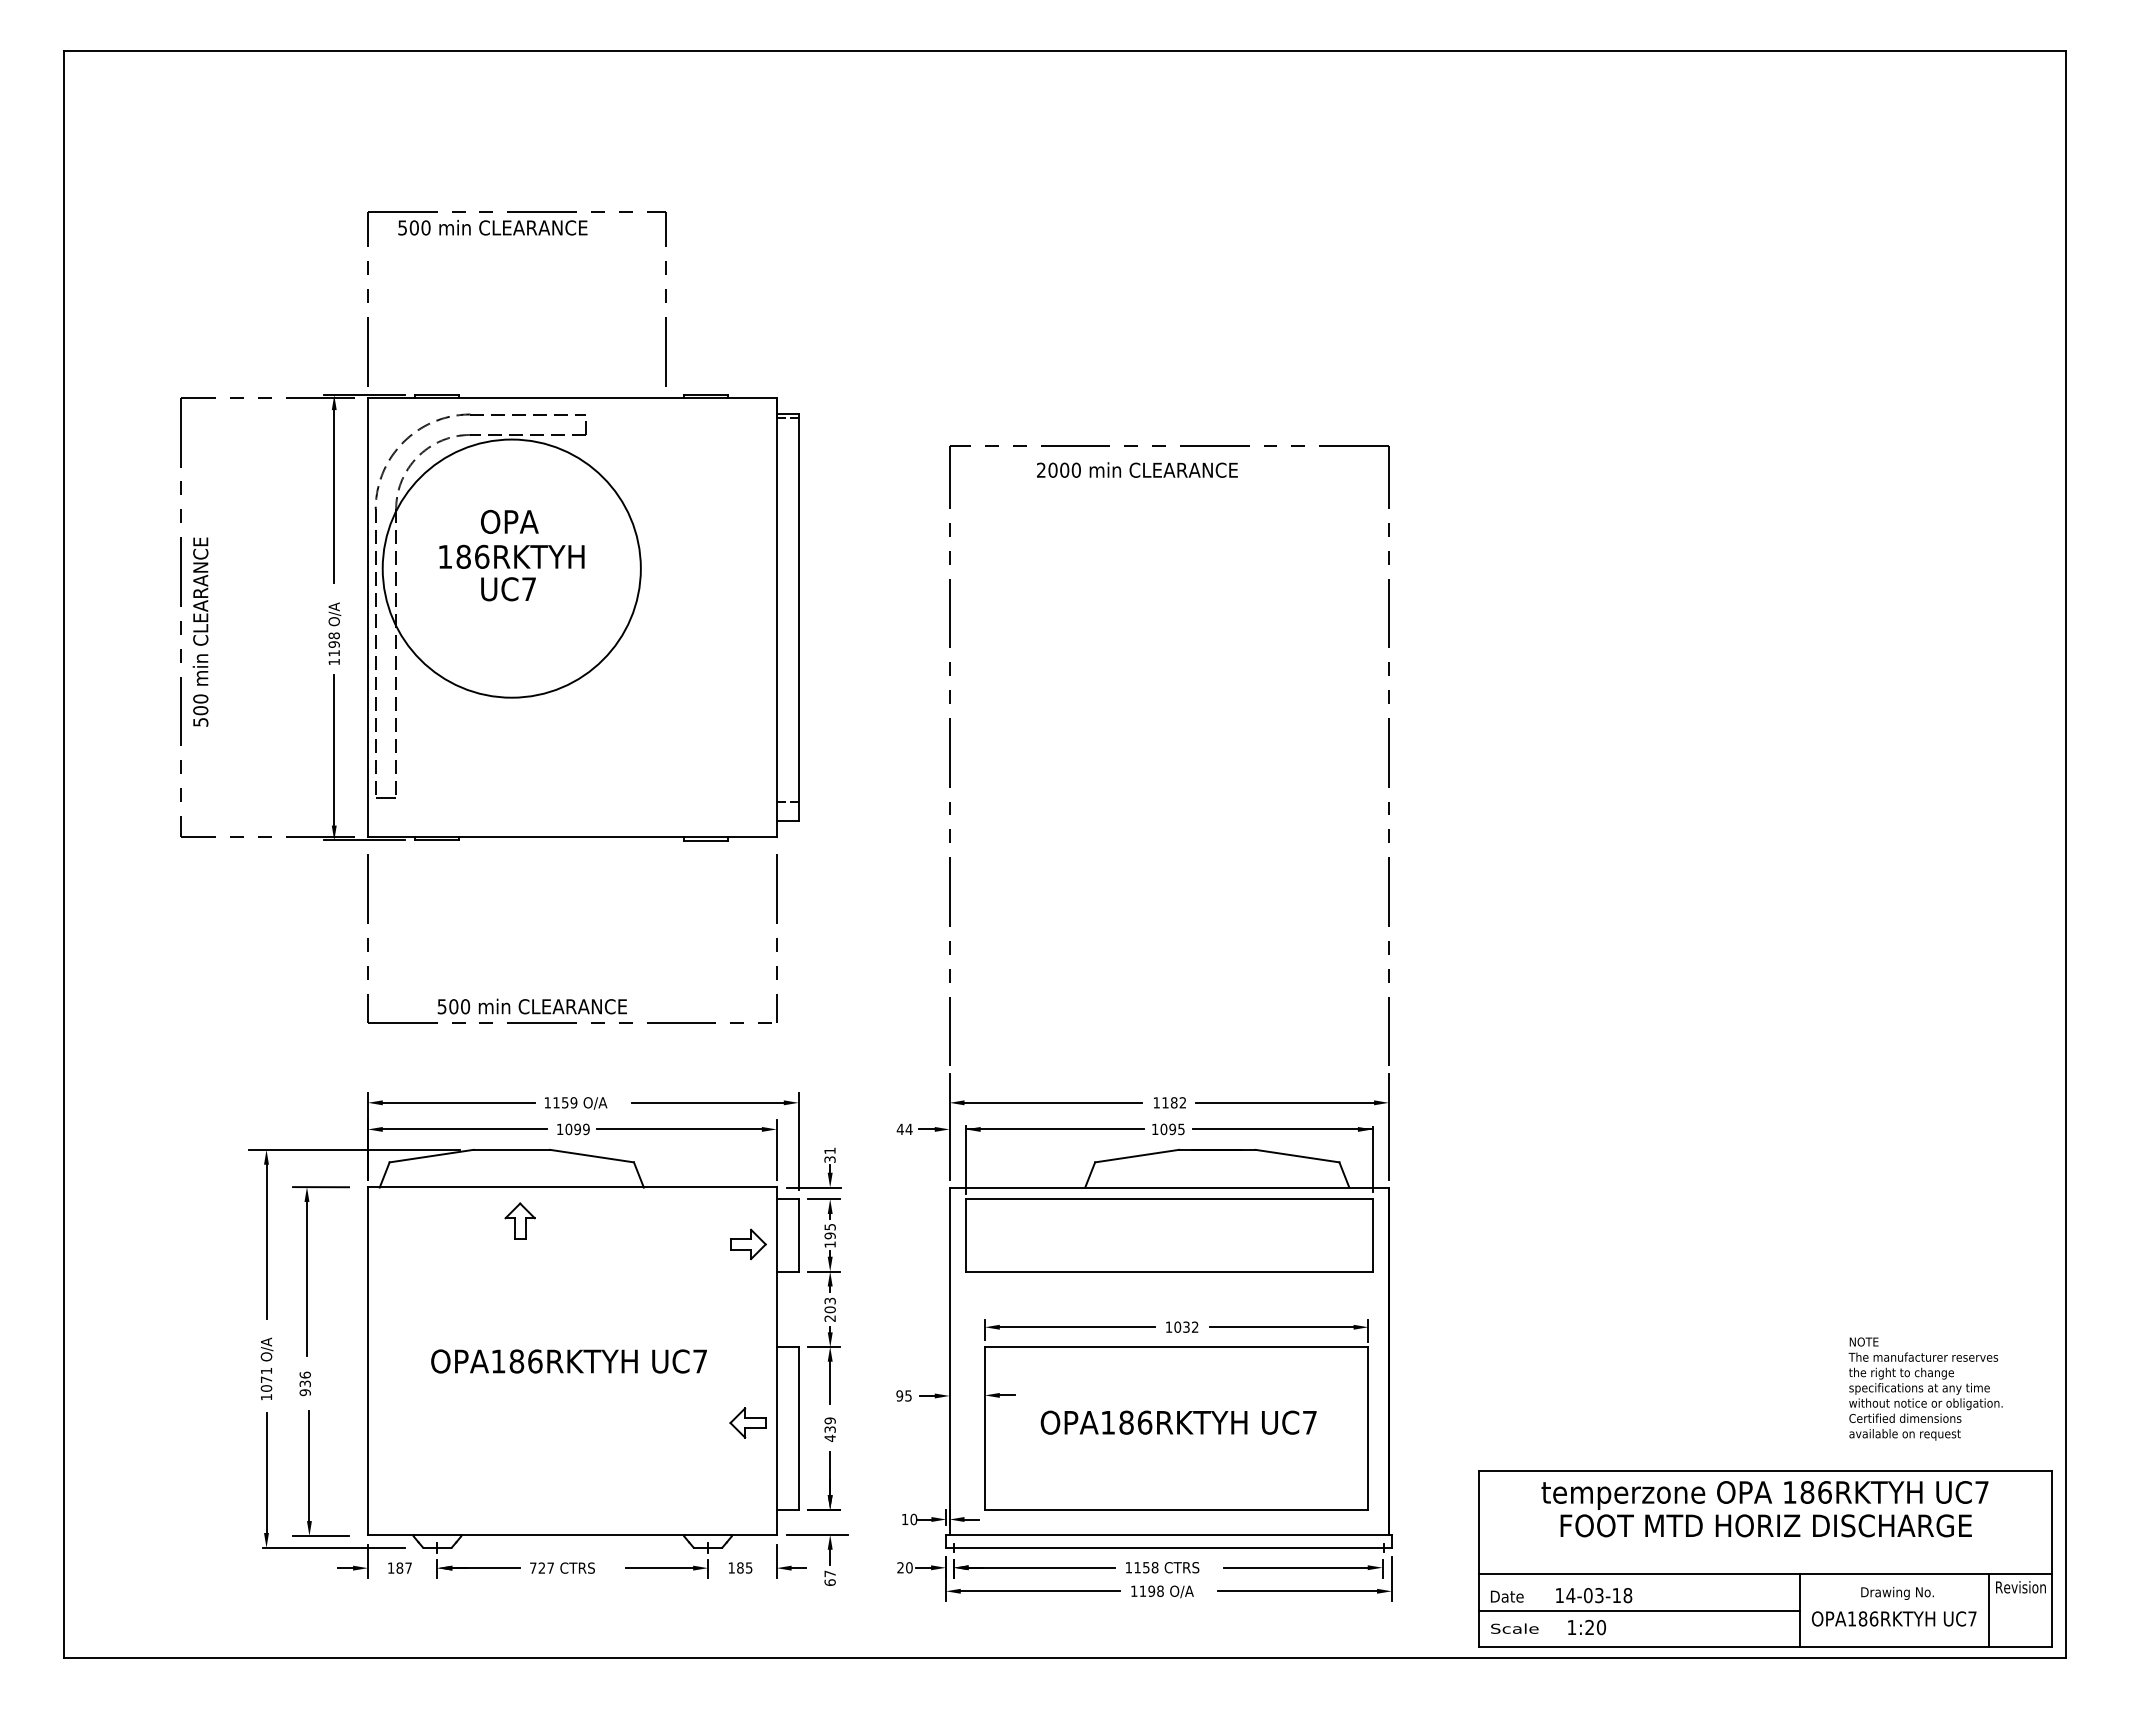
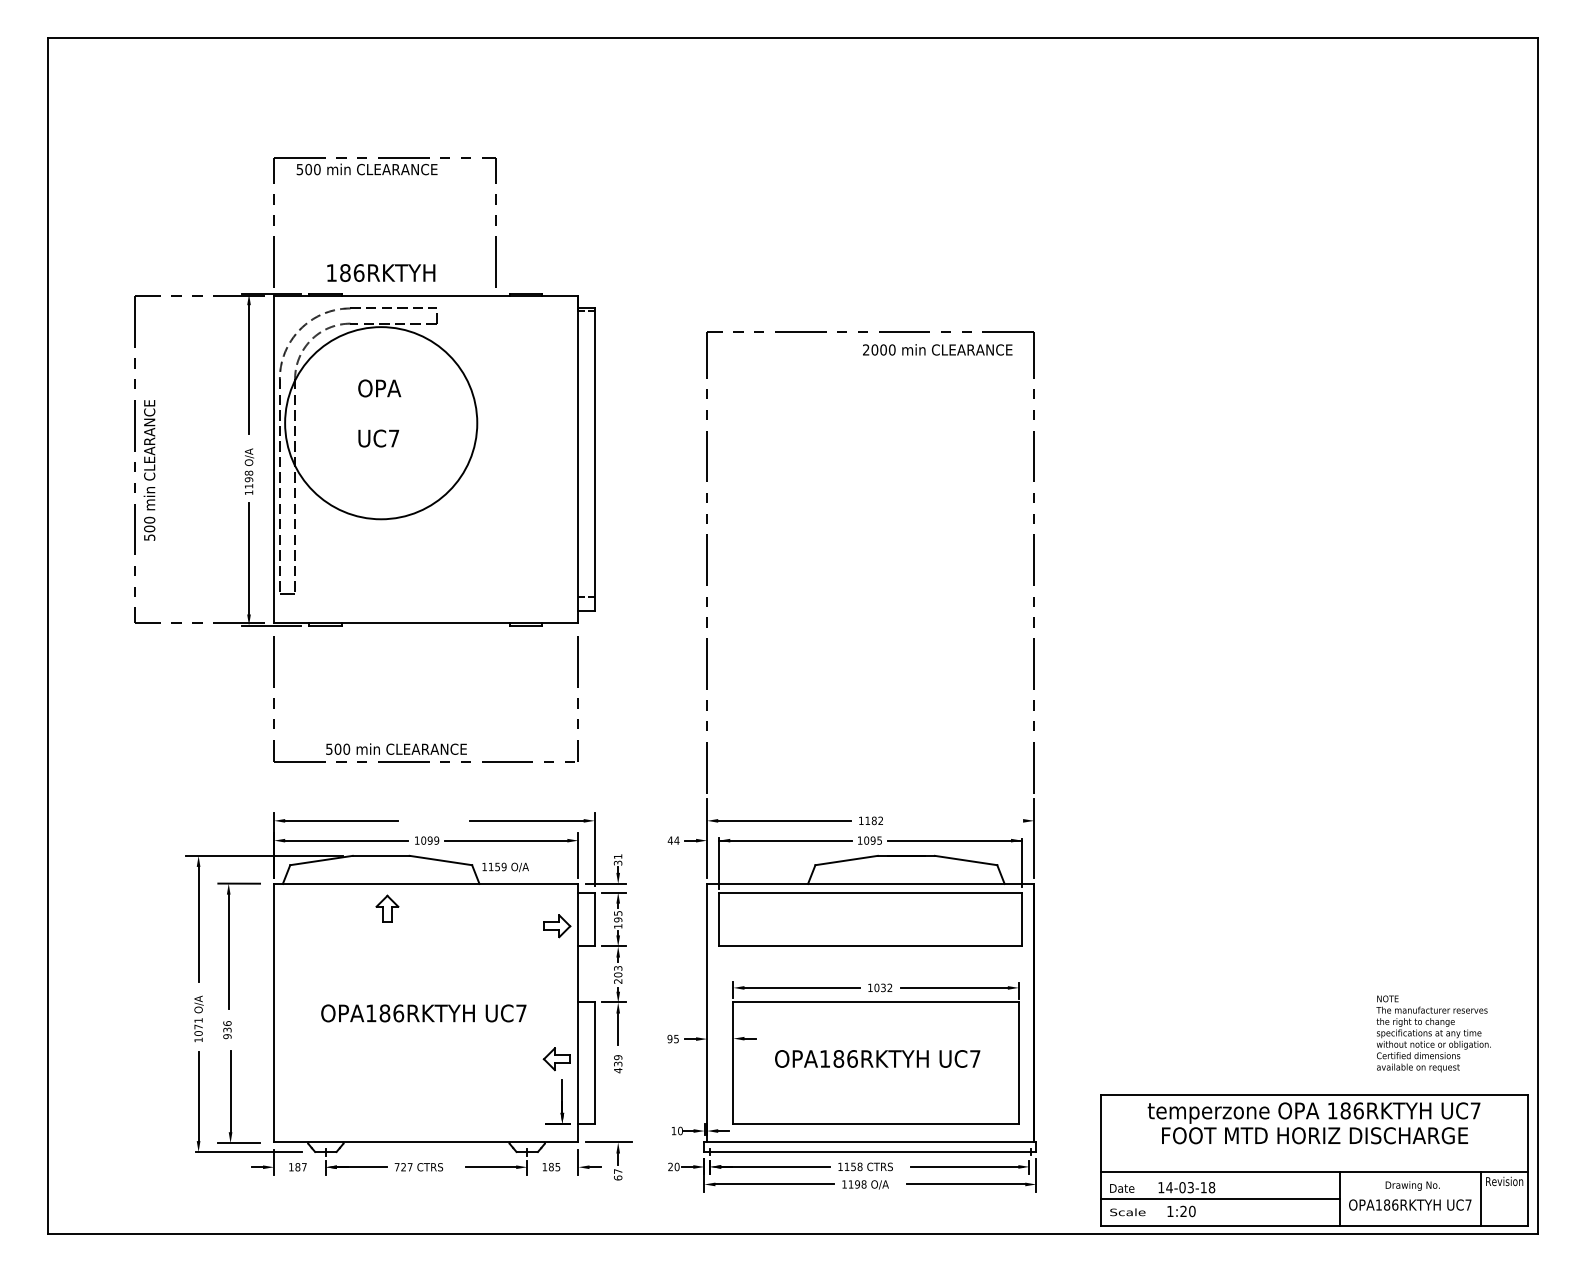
text: (1137, 469) -> (937, 349), moved
text: (511, 556) -> (380, 272), moved
line: (1284, 1102) -> (956, 820), removed
text: (576, 1103) -> (506, 867), moved
part: (823, 1480) -> (557, 1101), moved

